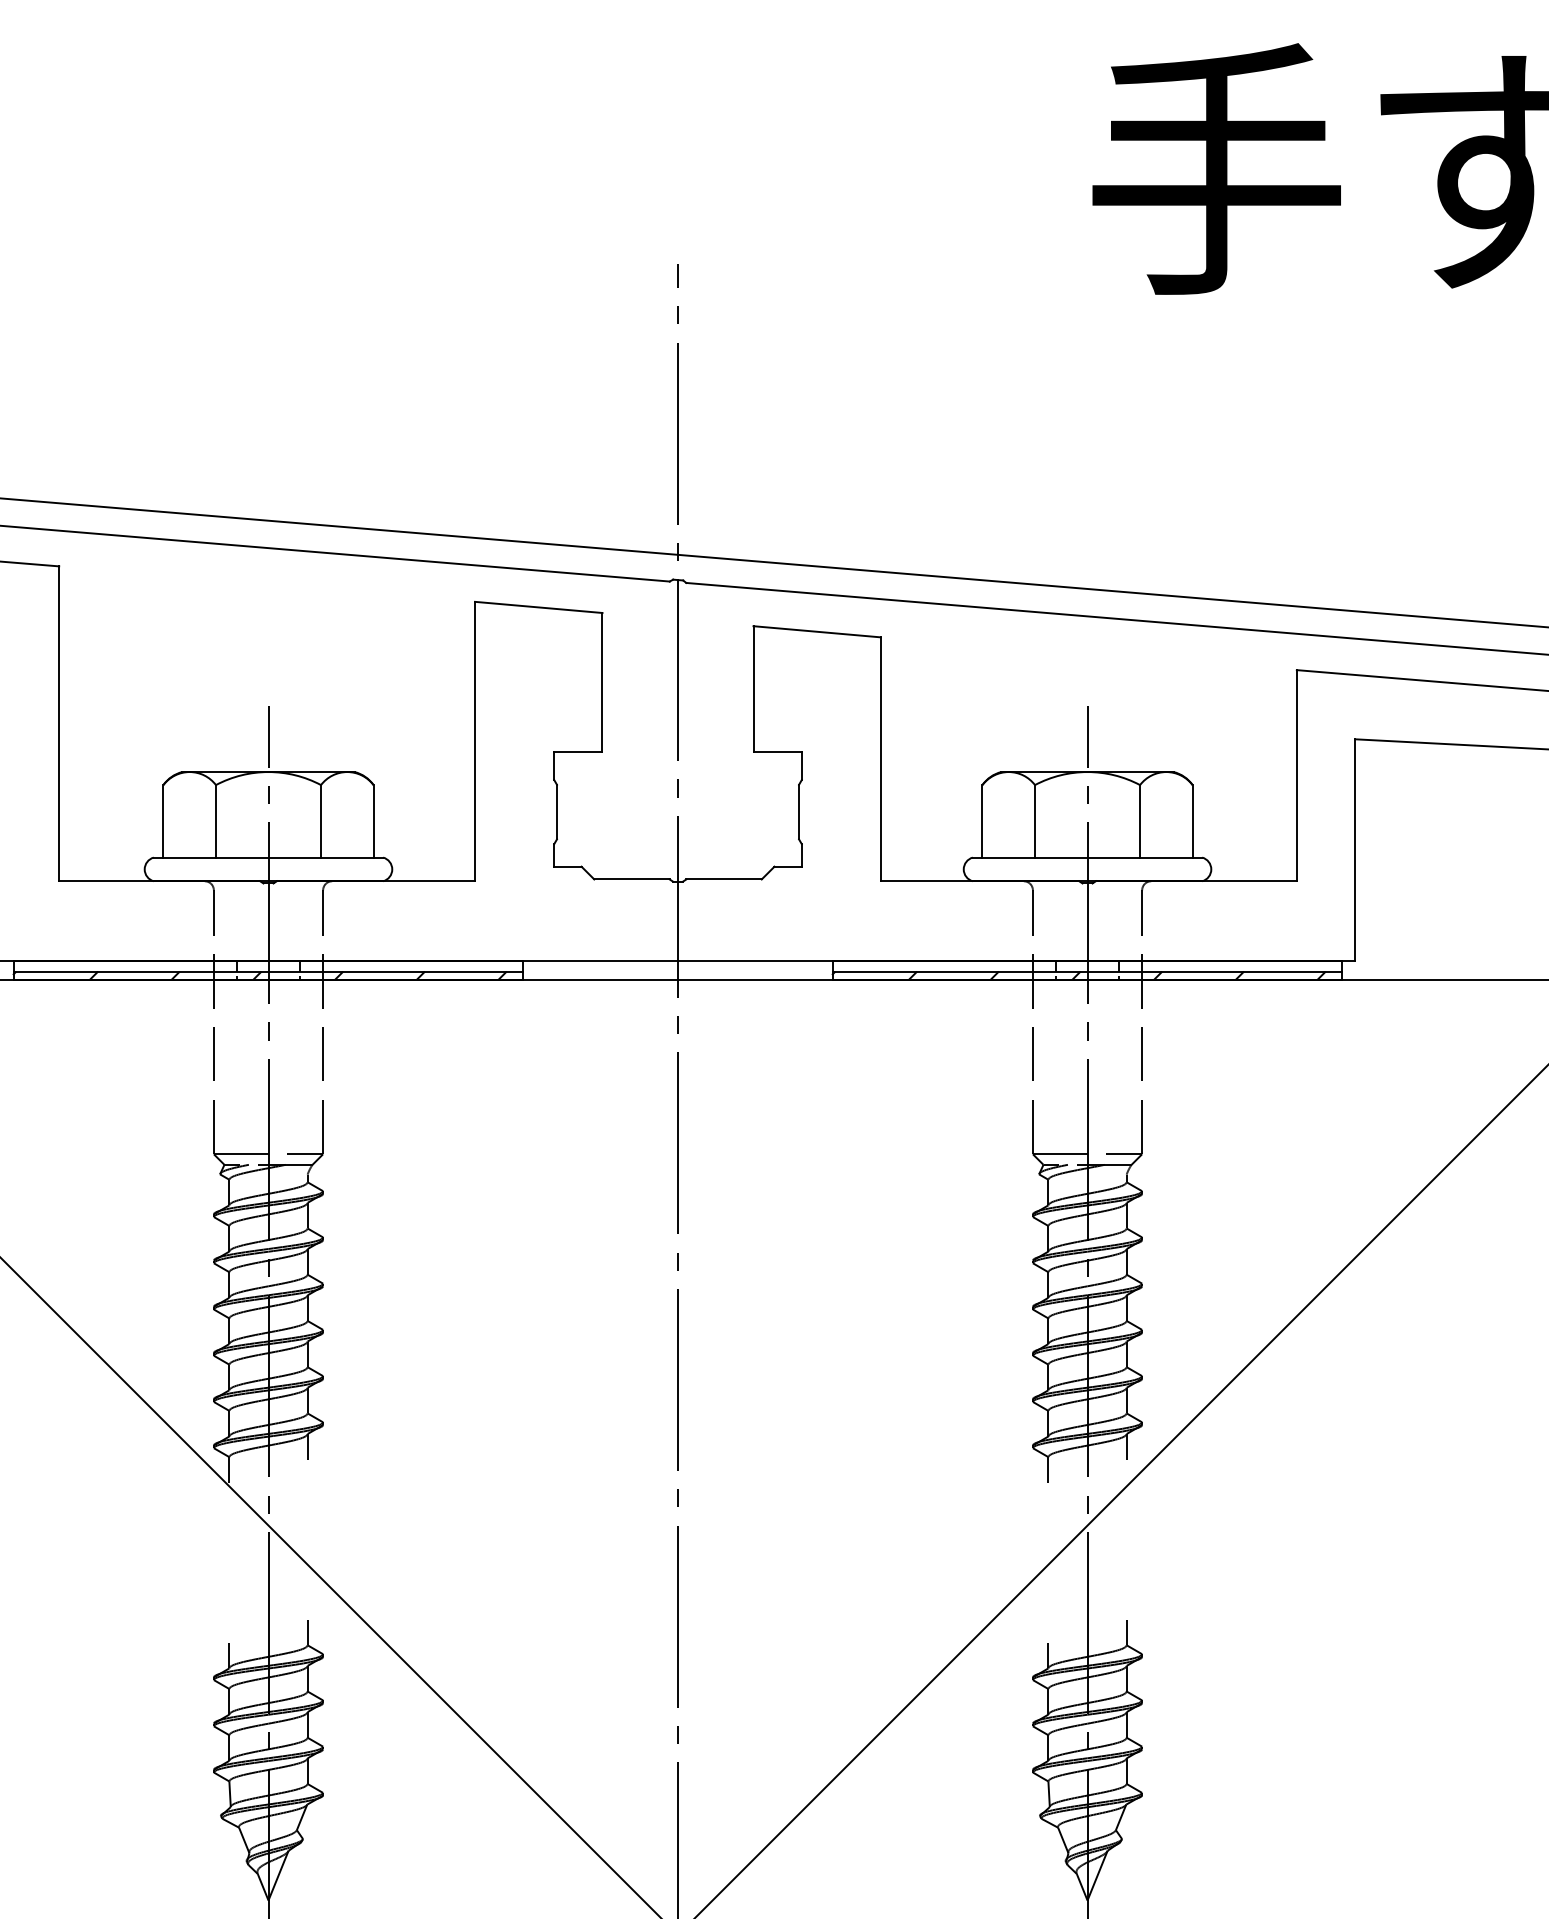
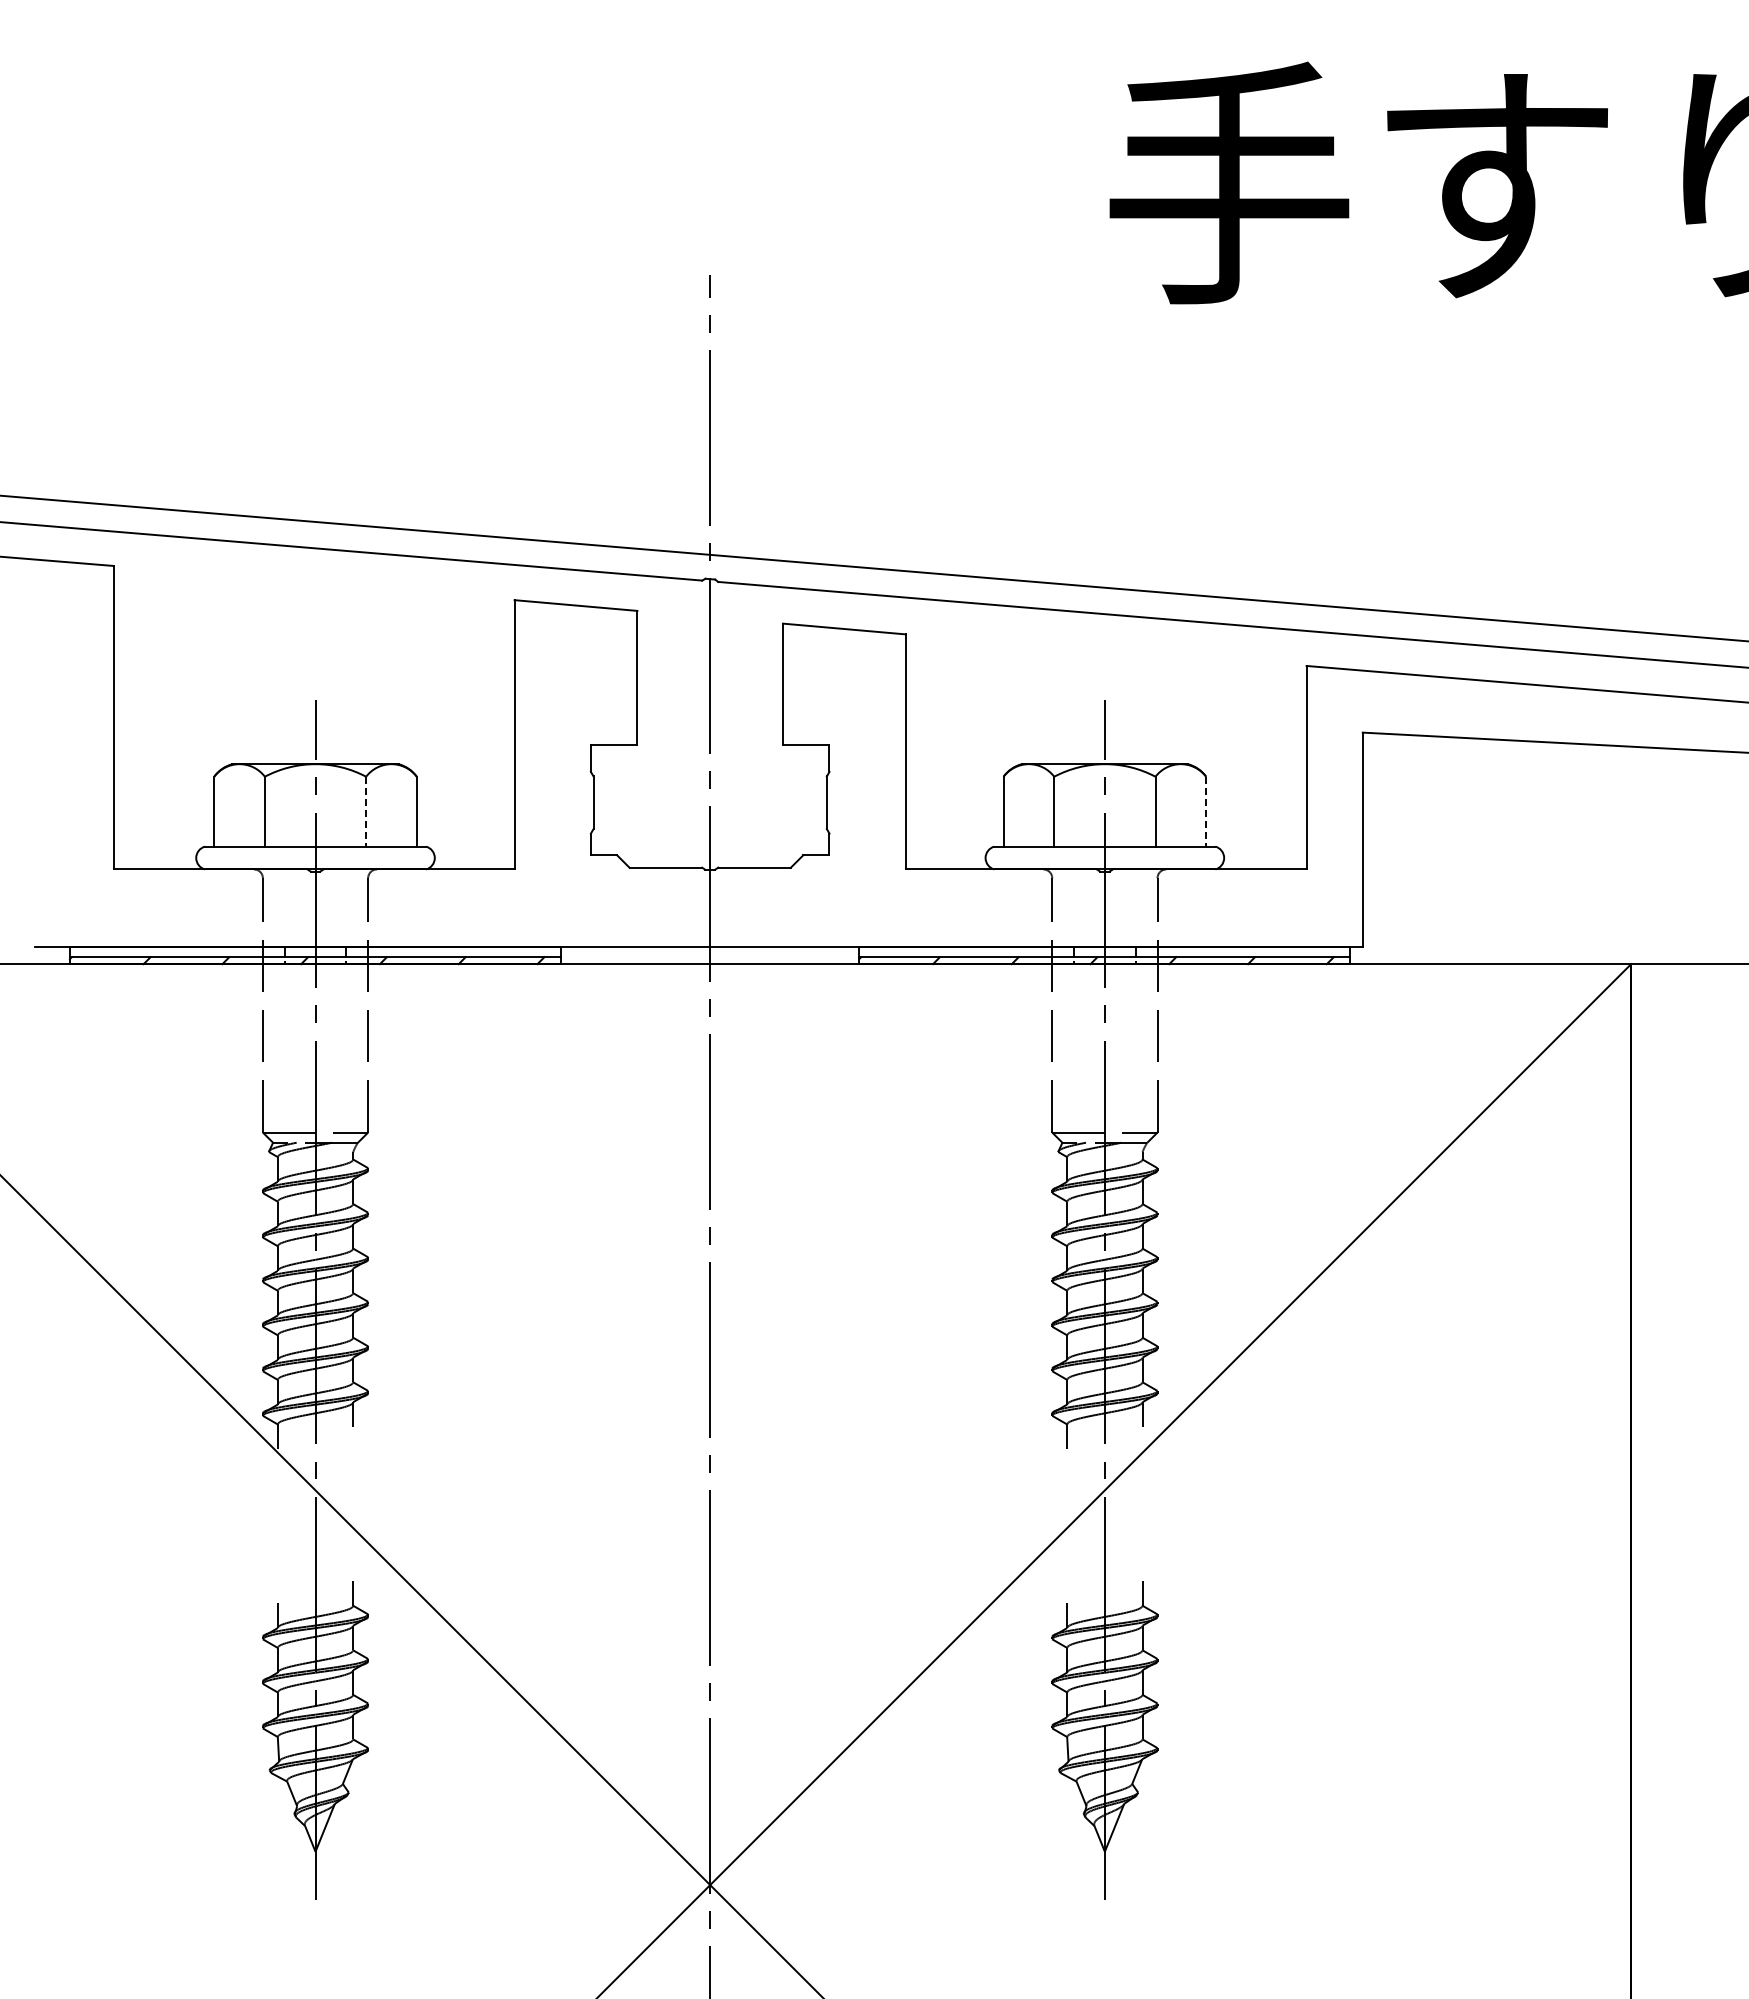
line: (321, 821) -> (366, 811), solid -> dashed
line: (1192, 821) -> (1206, 811), solid -> dashed

